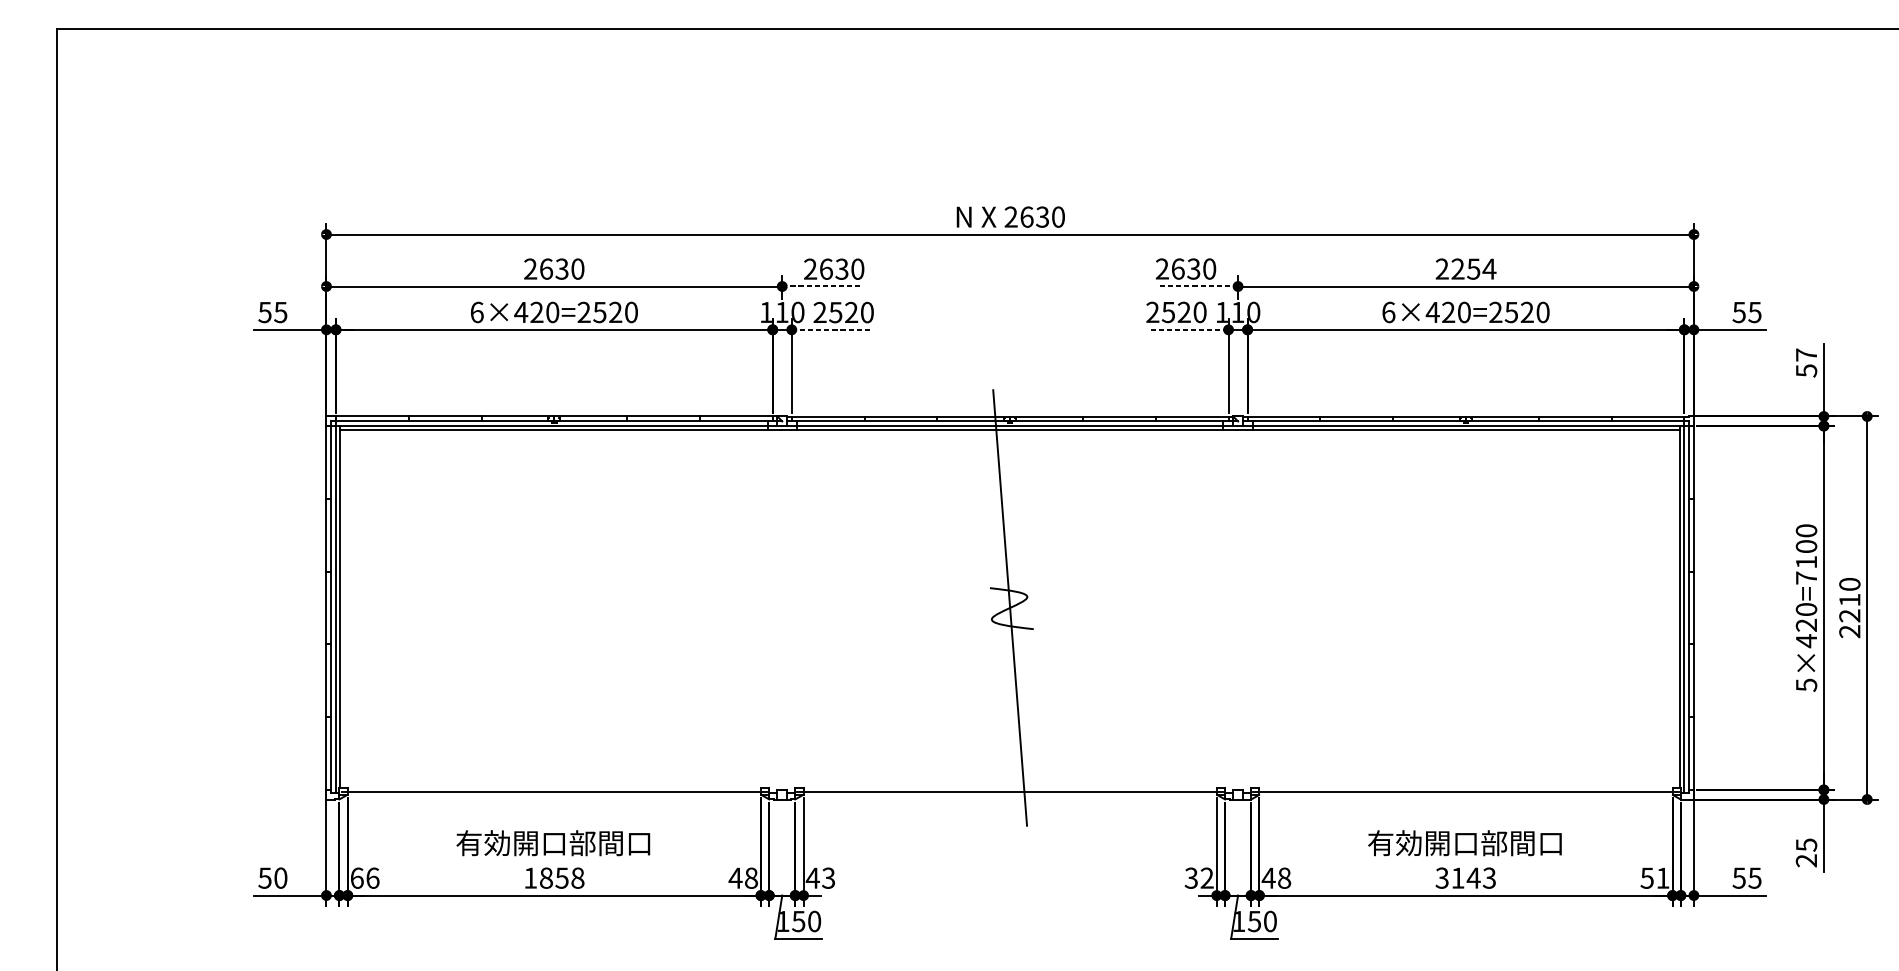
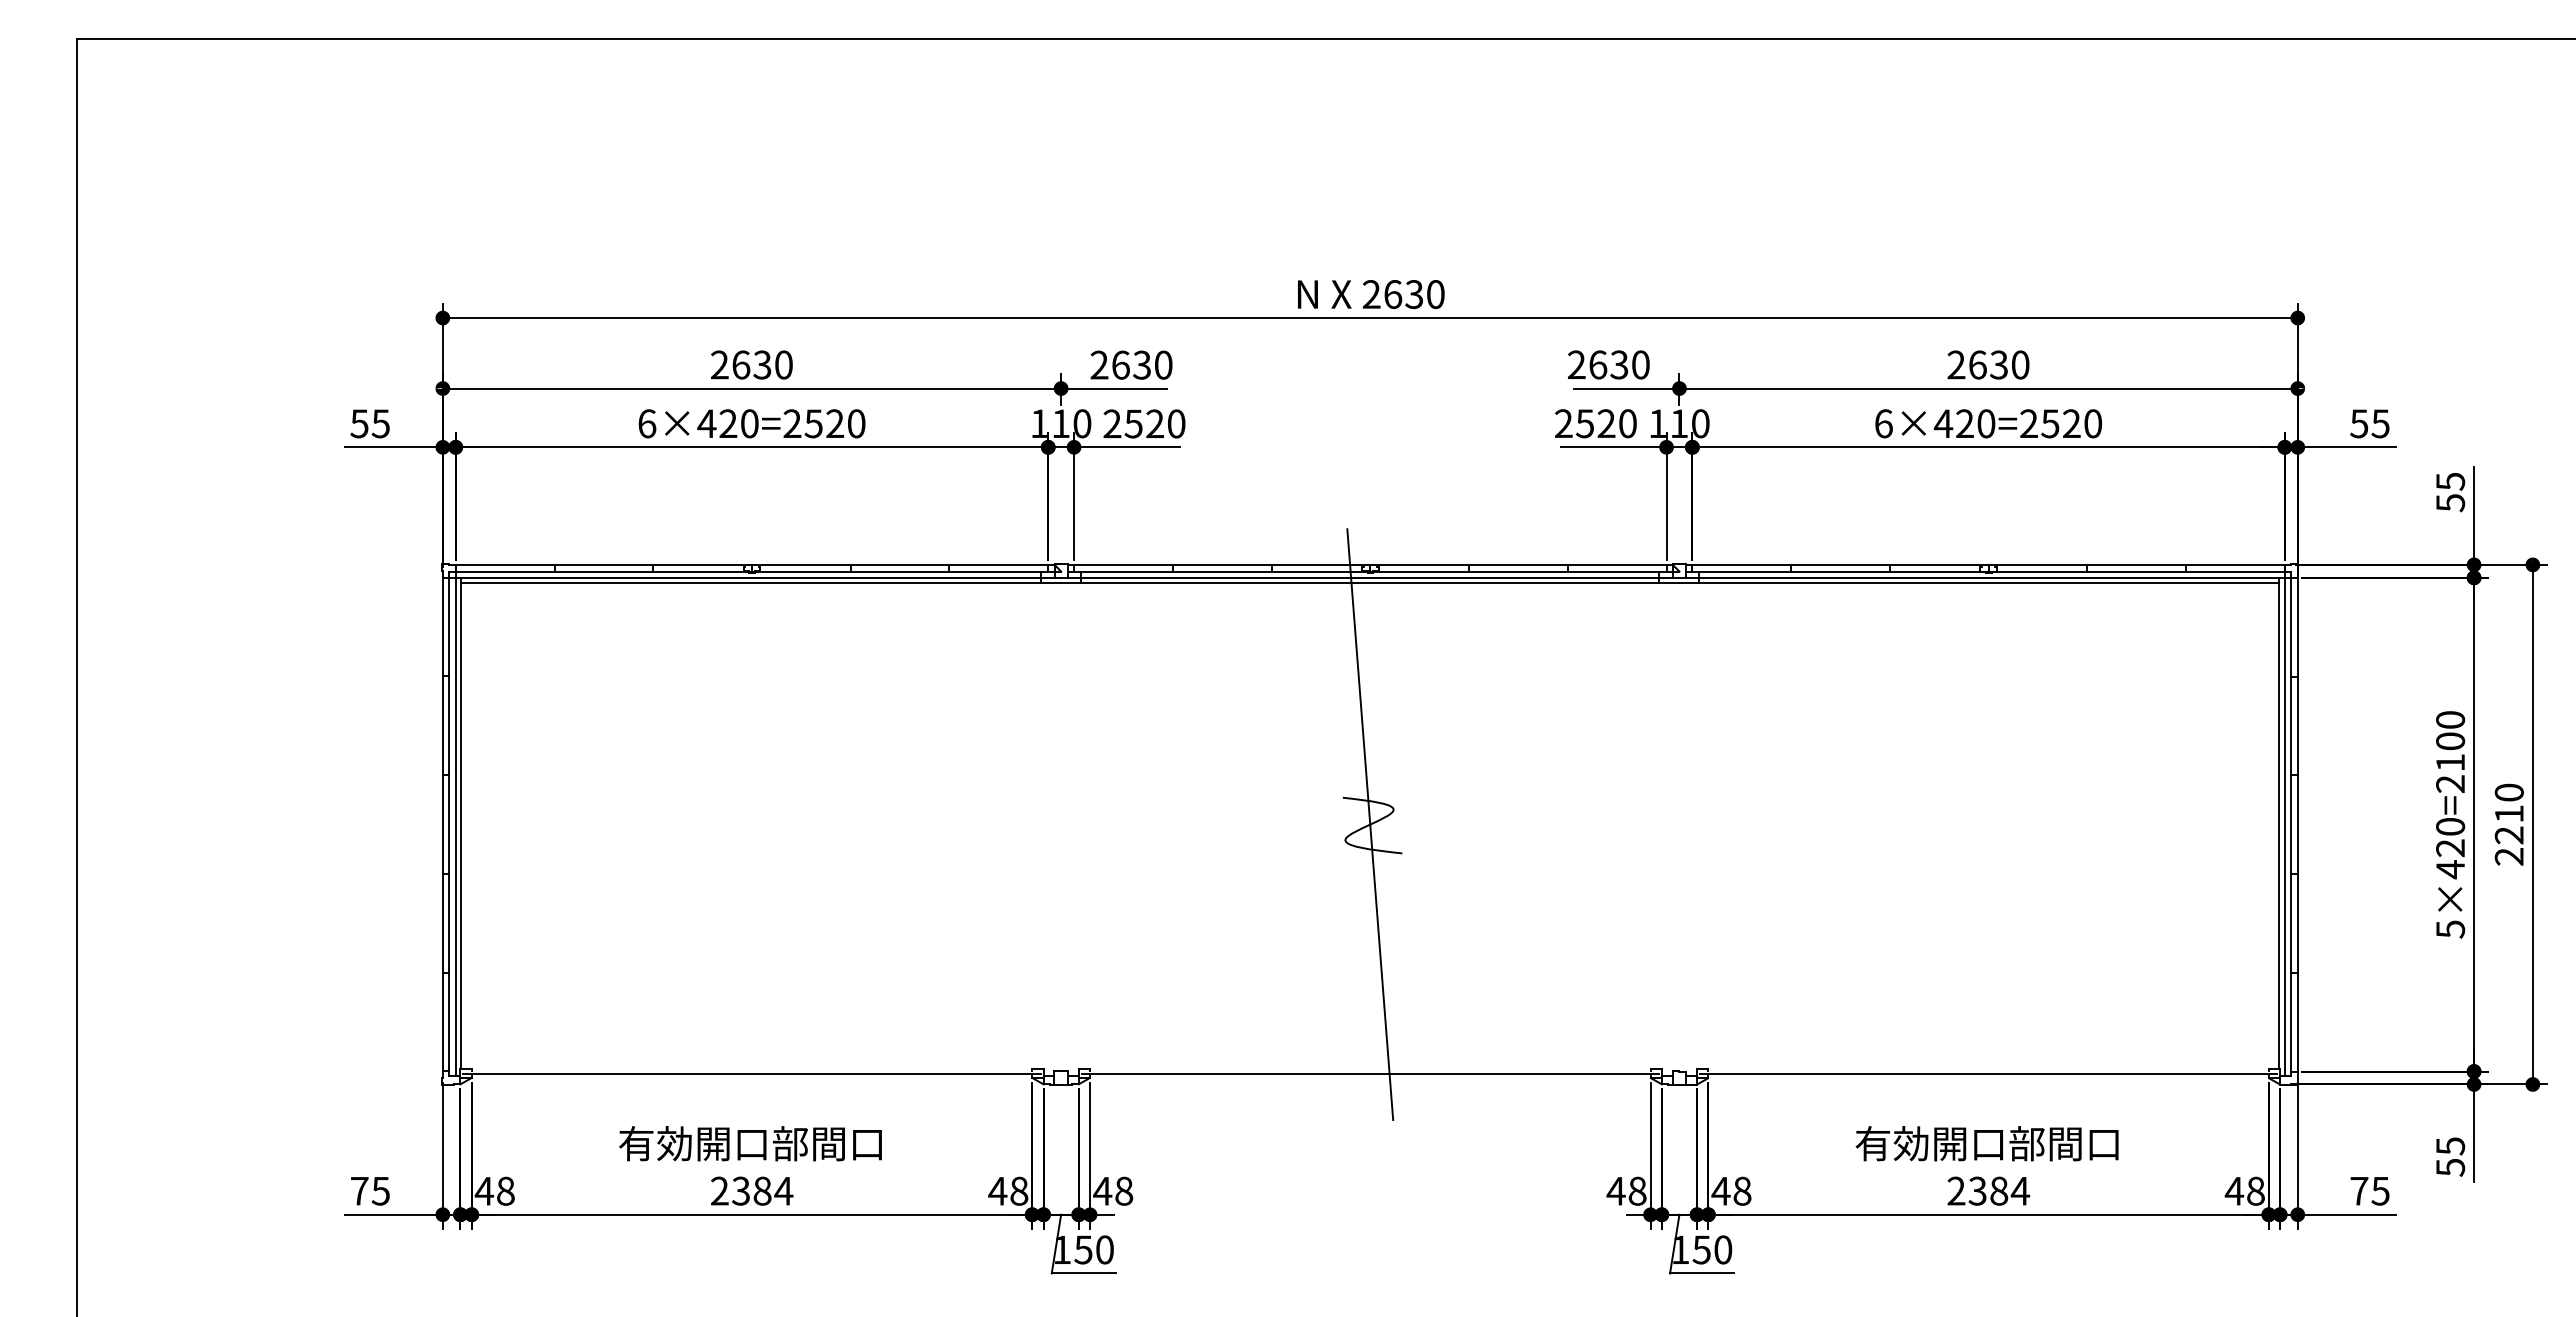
text: (1474, 268) -> (1999, 364), 2254 -> 2630
line: (821, 286) -> (1114, 388), dashed -> solid
line: (1199, 286) -> (1626, 388), dashed -> solid
line: (830, 329) -> (1126, 447), dashed -> solid
line: (1189, 329) -> (1613, 447), dashed -> solid
text: (1806, 355) -> (2450, 481), 57 -> 55
text: (1806, 577) -> (2450, 783), 5×420=7100 -> 5×420=2100
text: (1806, 860) -> (2450, 1167), 25 -> 55
text: (272, 877) -> (369, 1190), 50 -> 75
text: (364, 877) -> (494, 1190), 66 -> 48
text: (554, 877) -> (752, 1190), 1858 -> 2384
text: (828, 877) -> (1124, 1190), 43 -> 48
text: (1199, 877) -> (1626, 1190), 32 -> 48
text: (1465, 877) -> (1988, 1190), 3143 -> 2384
text: (1654, 877) -> (2244, 1190), 51 -> 48
text: (1739, 878) -> (2359, 1191), 55 -> 75

